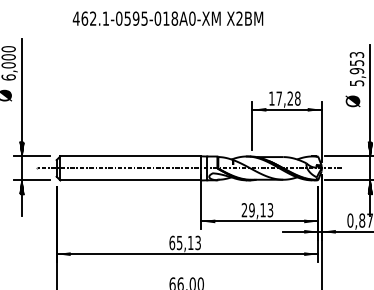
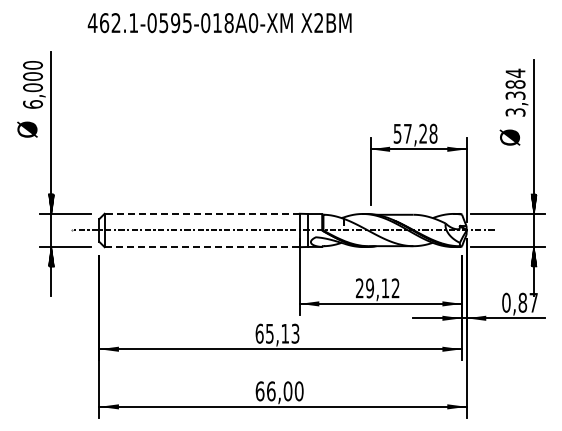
text: (167, 19) -> (219, 23), moved
text: (356, 68) -> (515, 92), 5,953 -> 3,384
text: (271, 98) -> (397, 133), 17,28 -> 57,28
line: (131, 156) -> (202, 213), solid -> dashed
line: (131, 180) -> (202, 247), solid -> dashed
text: (270, 210) -> (395, 288), 29,13 -> 29,12

